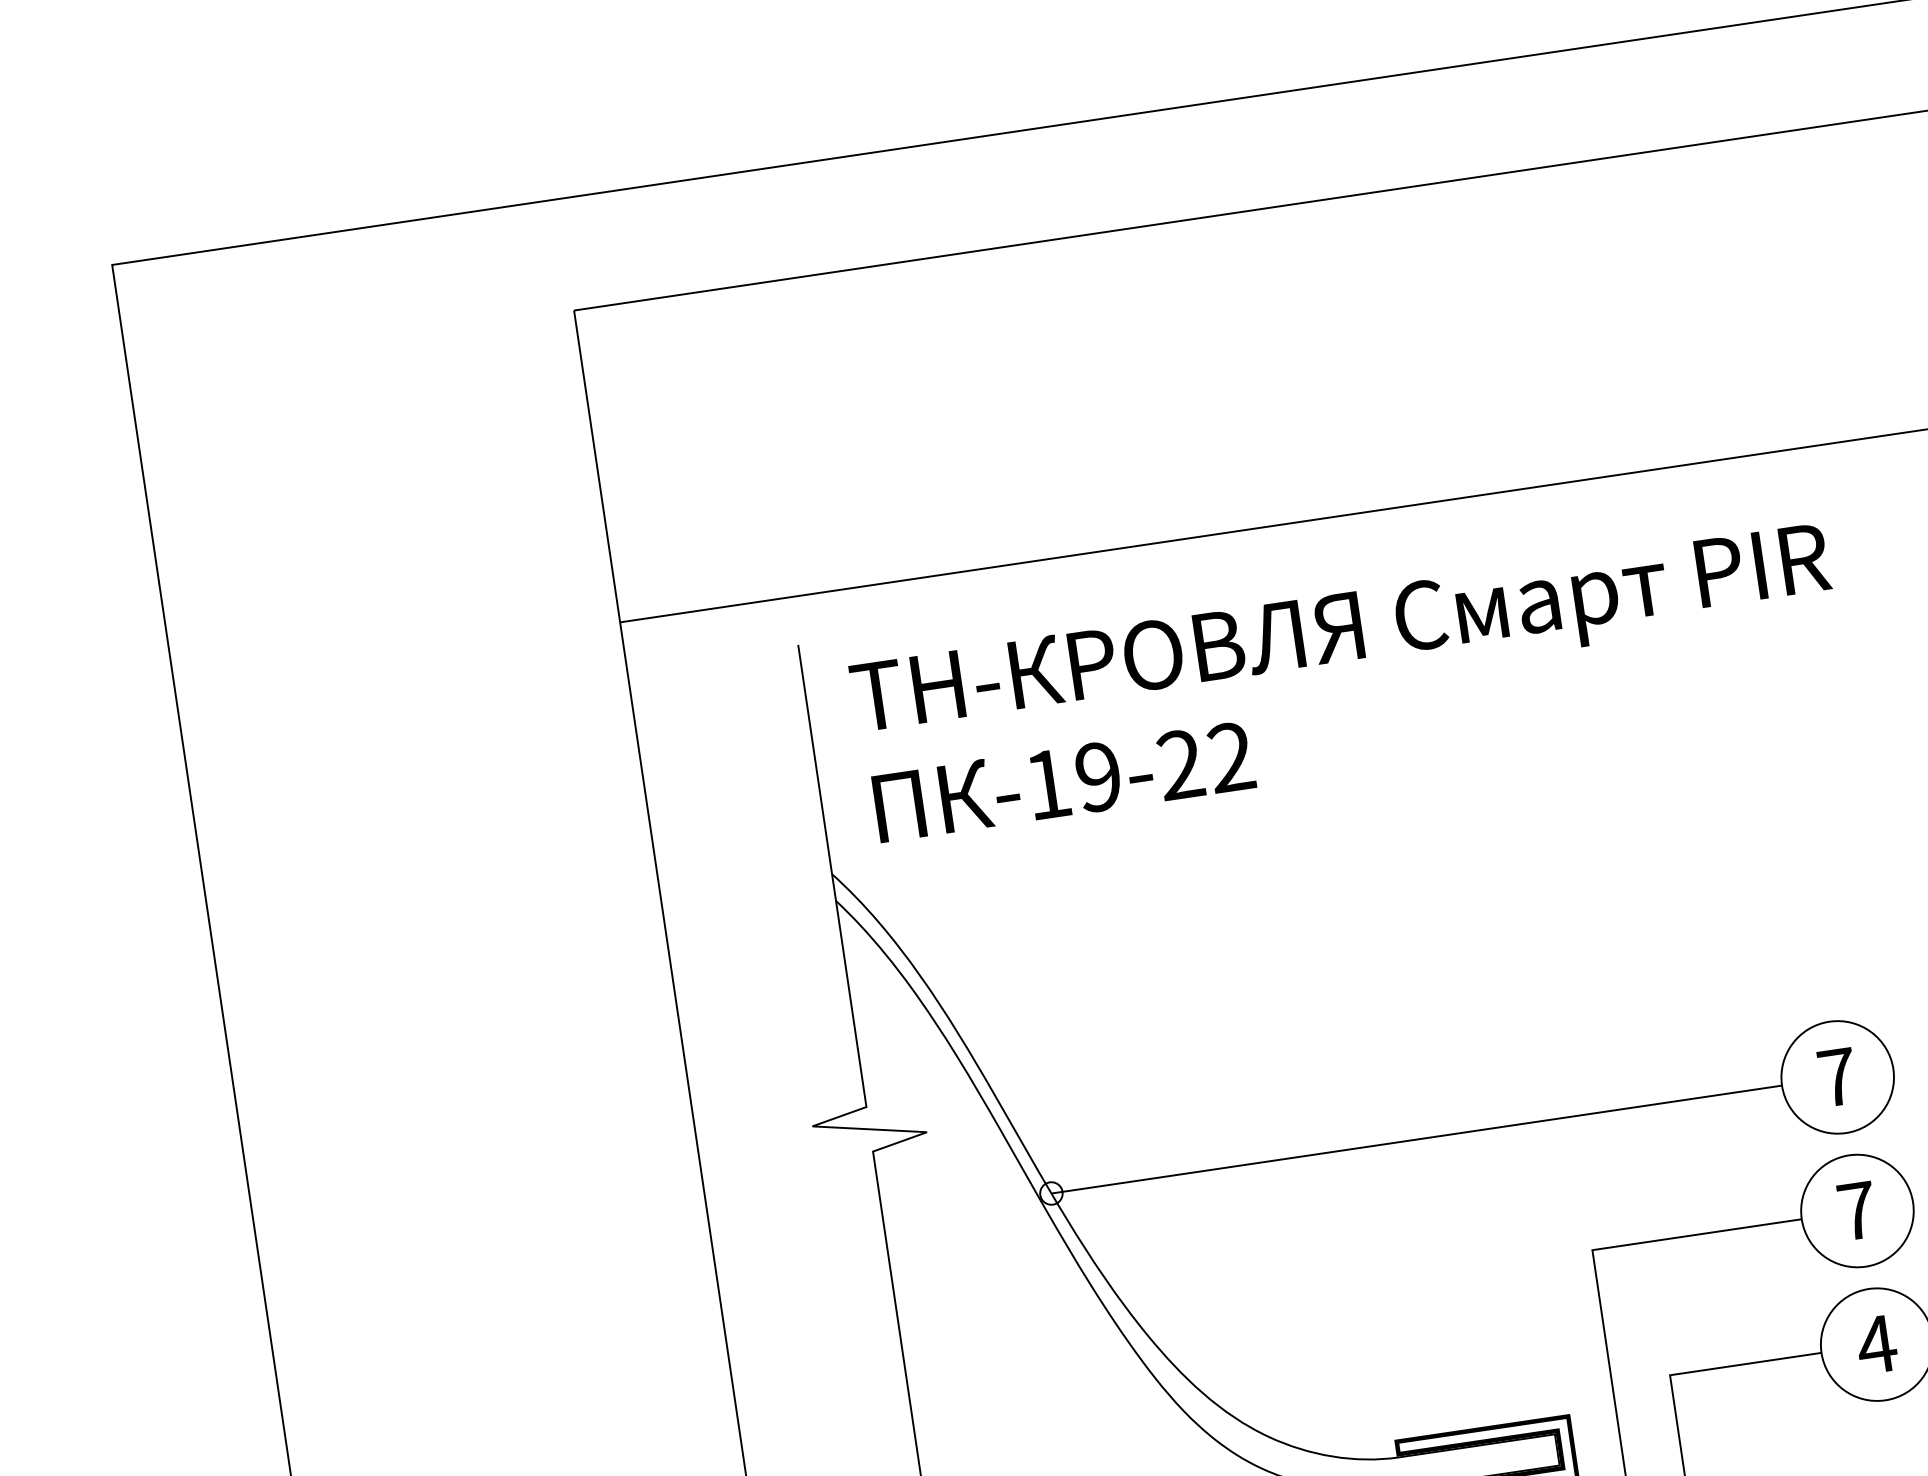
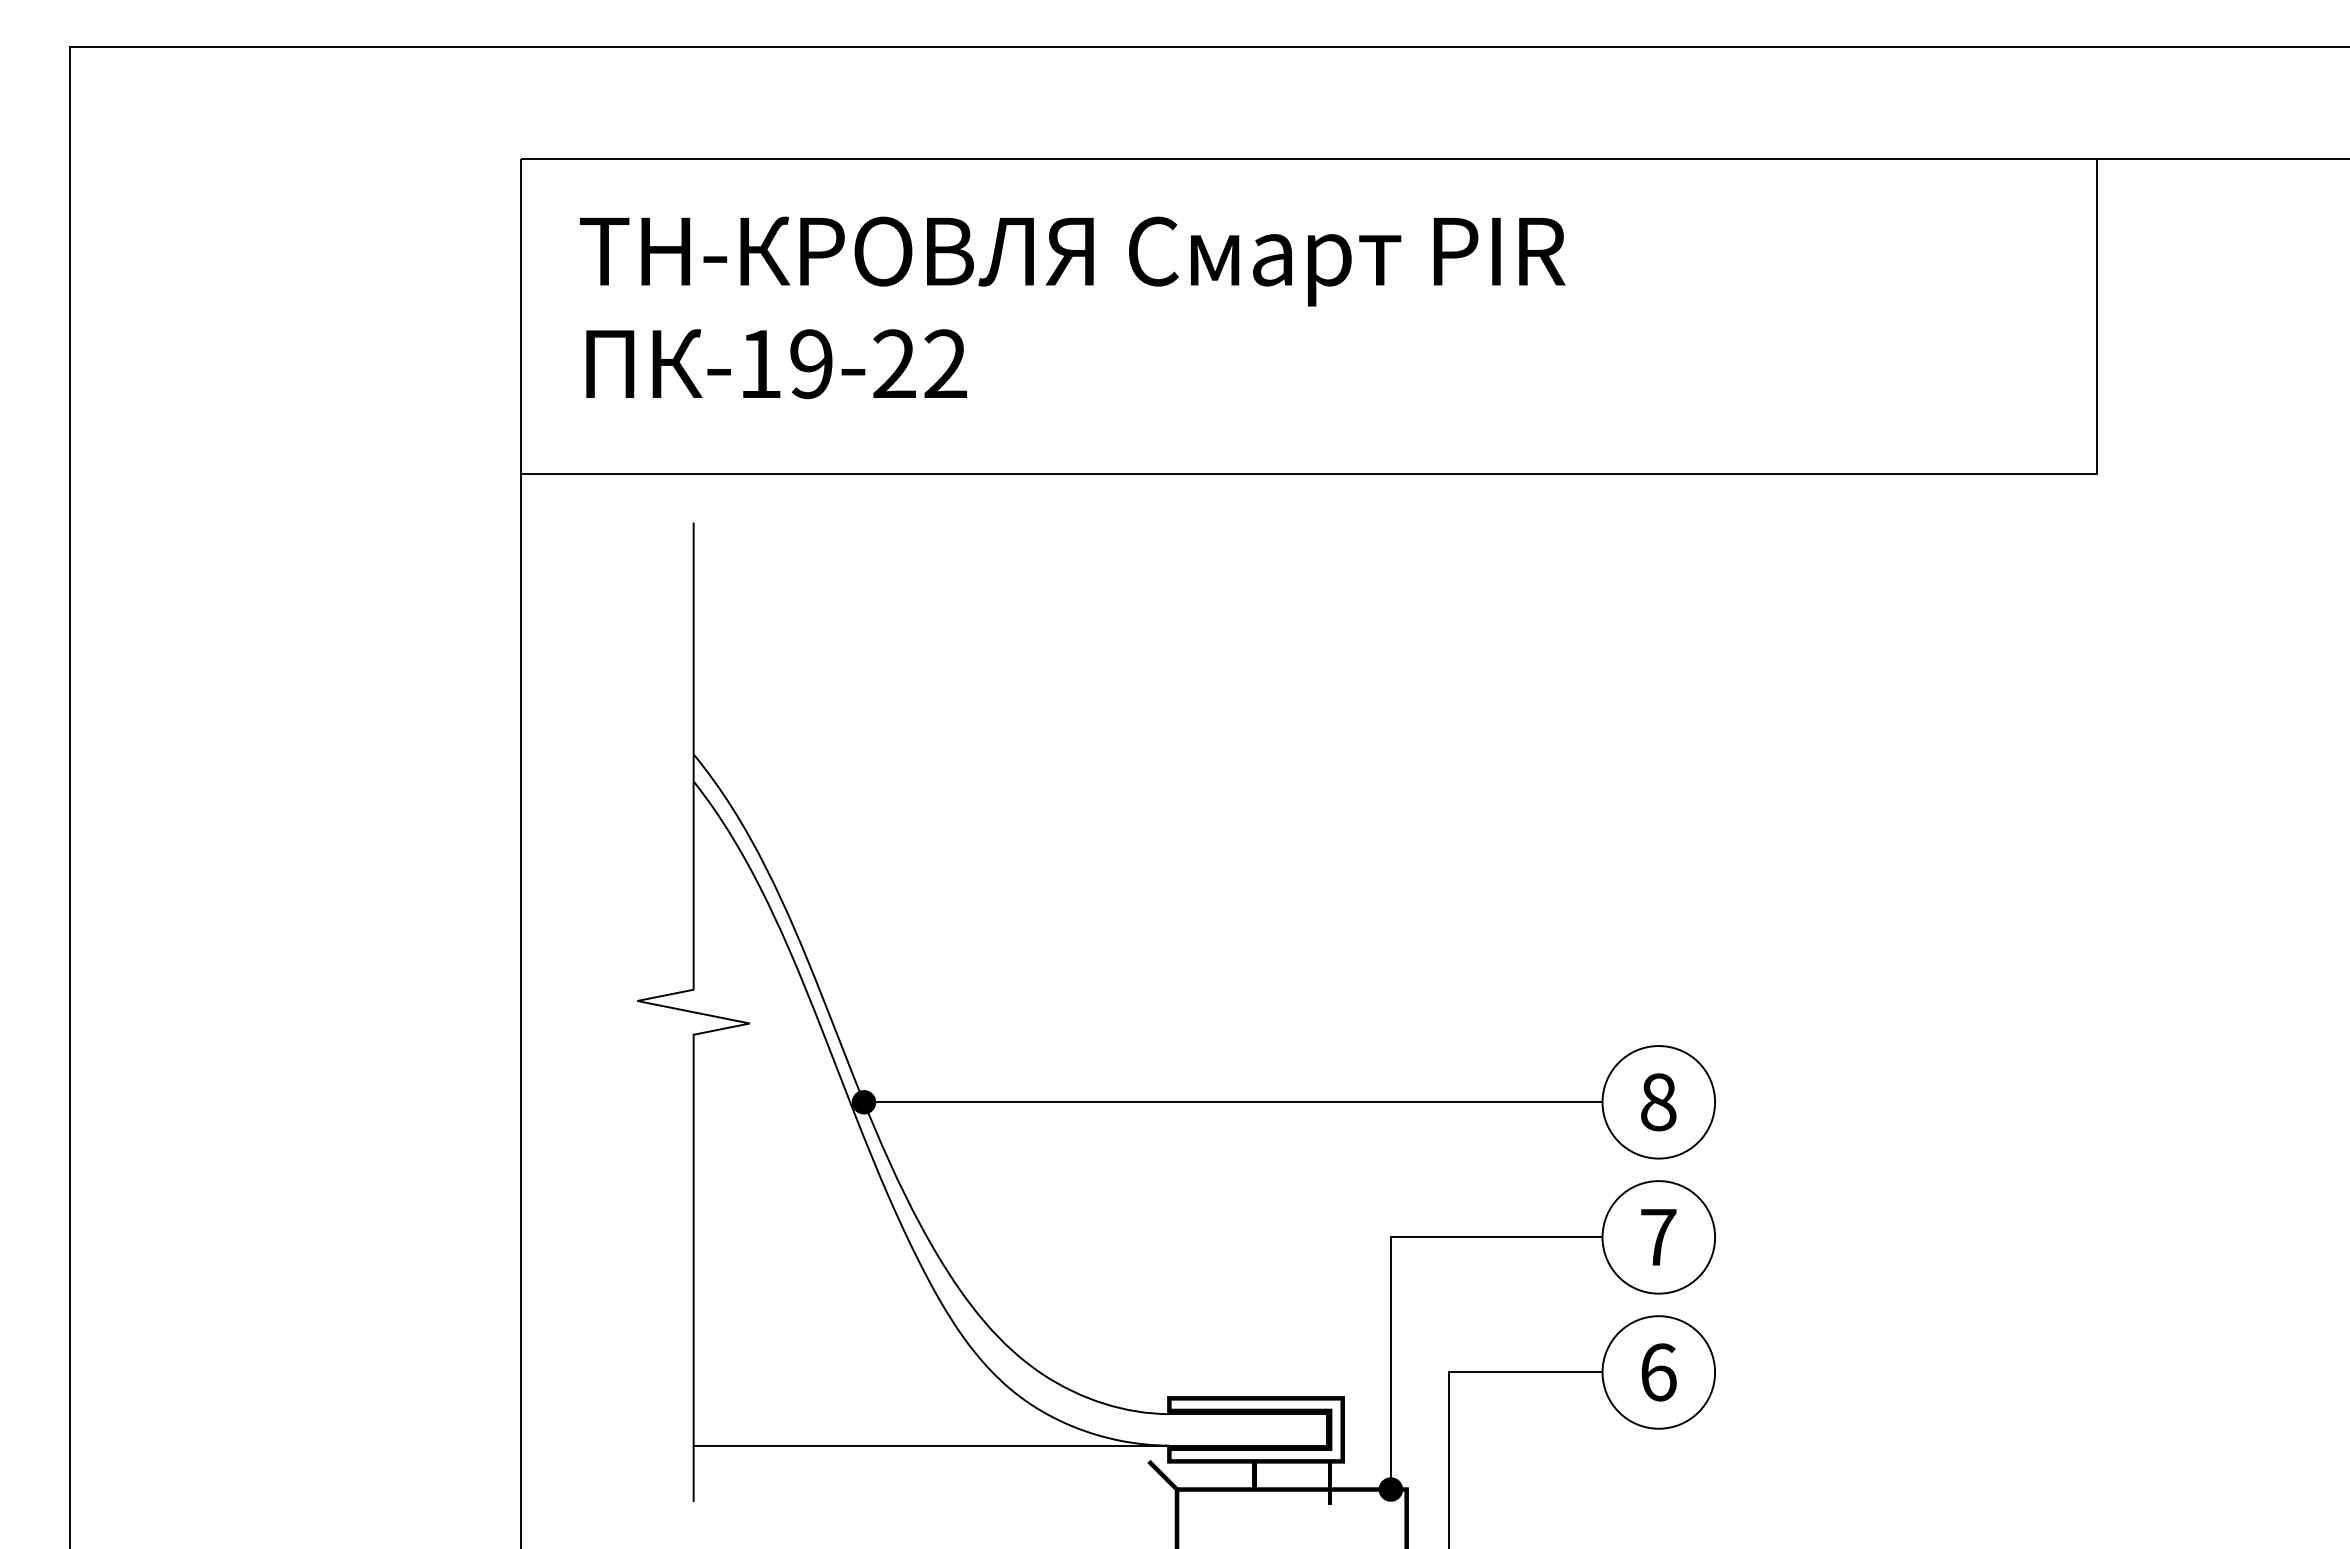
text: (1348, 682) -> (1072, 307), moved
text: (1837, 1077) -> (1658, 1102), 7 -> 8
fill: (1050, 1193) -> (863, 1102), added
text: (1876, 1344) -> (1658, 1372), 4 -> 6

